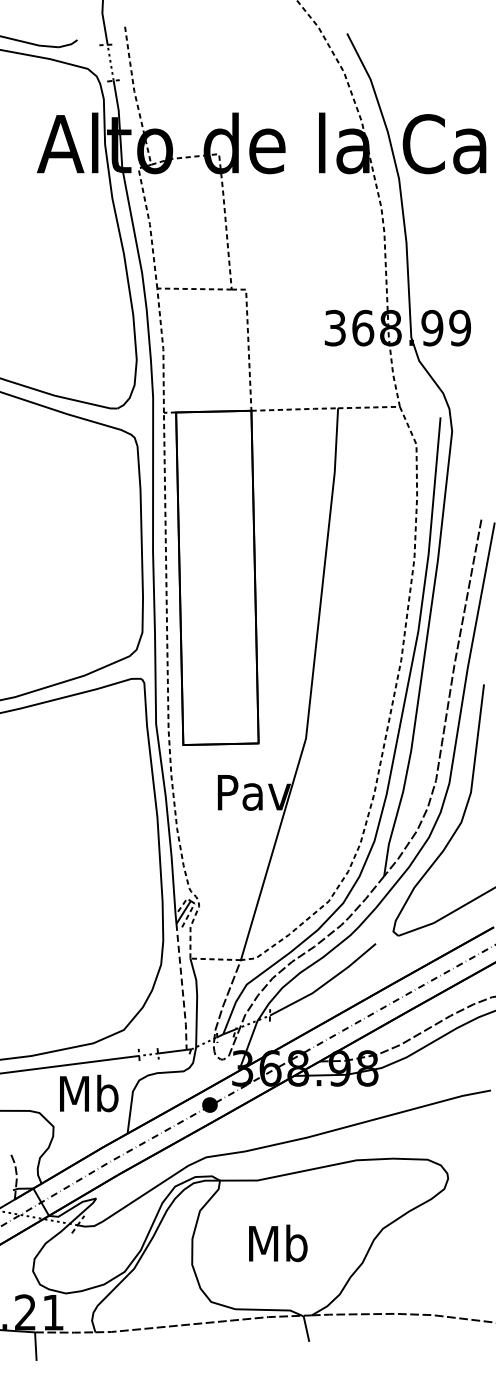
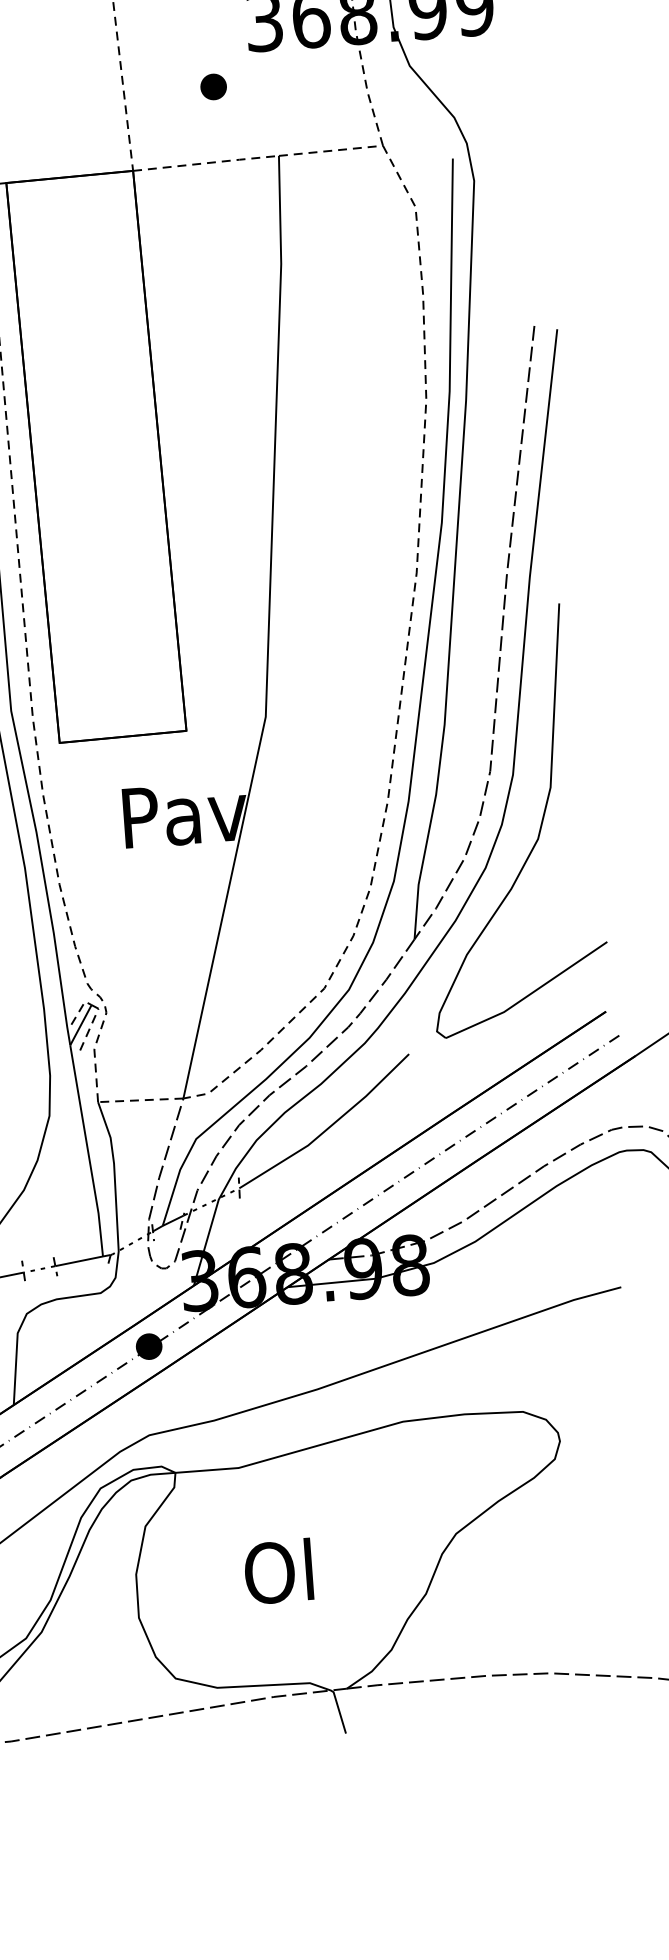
part: (302, 364) -> (213, 86), added
line: (182, 987) -> (88, 1151), dashed -> solid
text: (278, 1243) -> (281, 1571), Mb -> Ol

